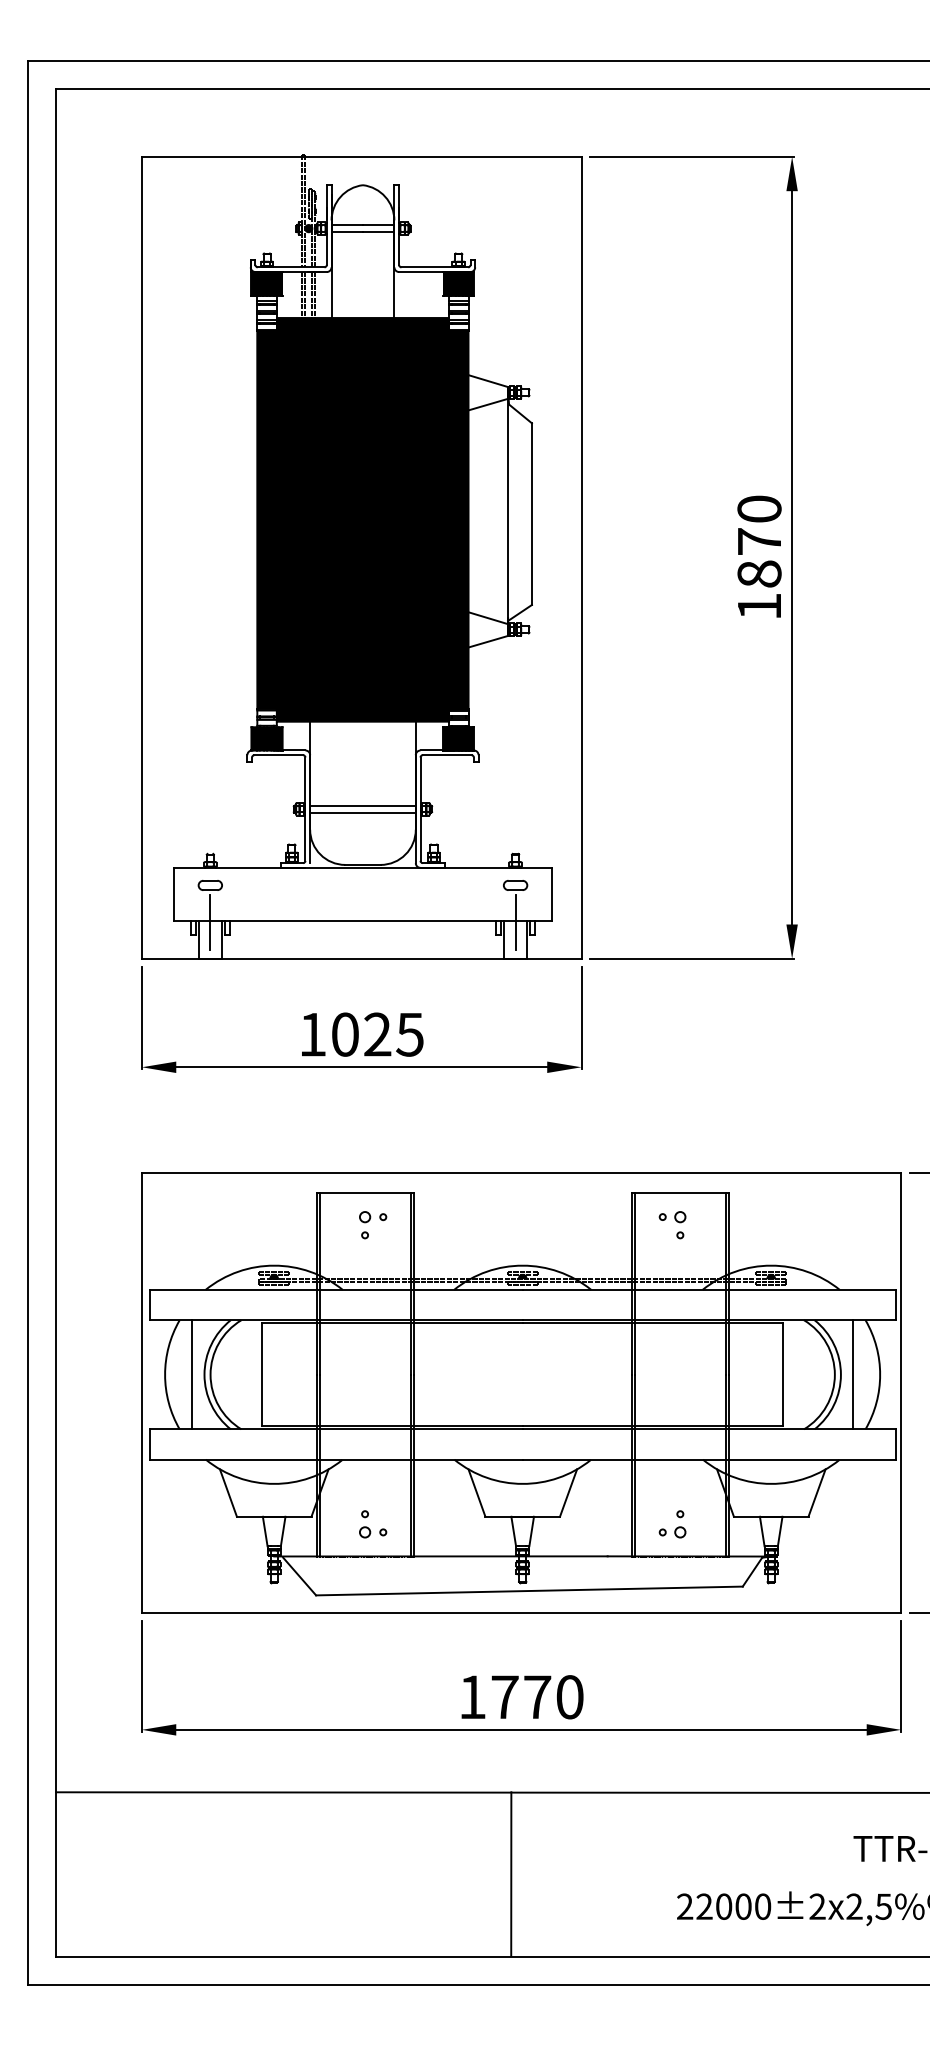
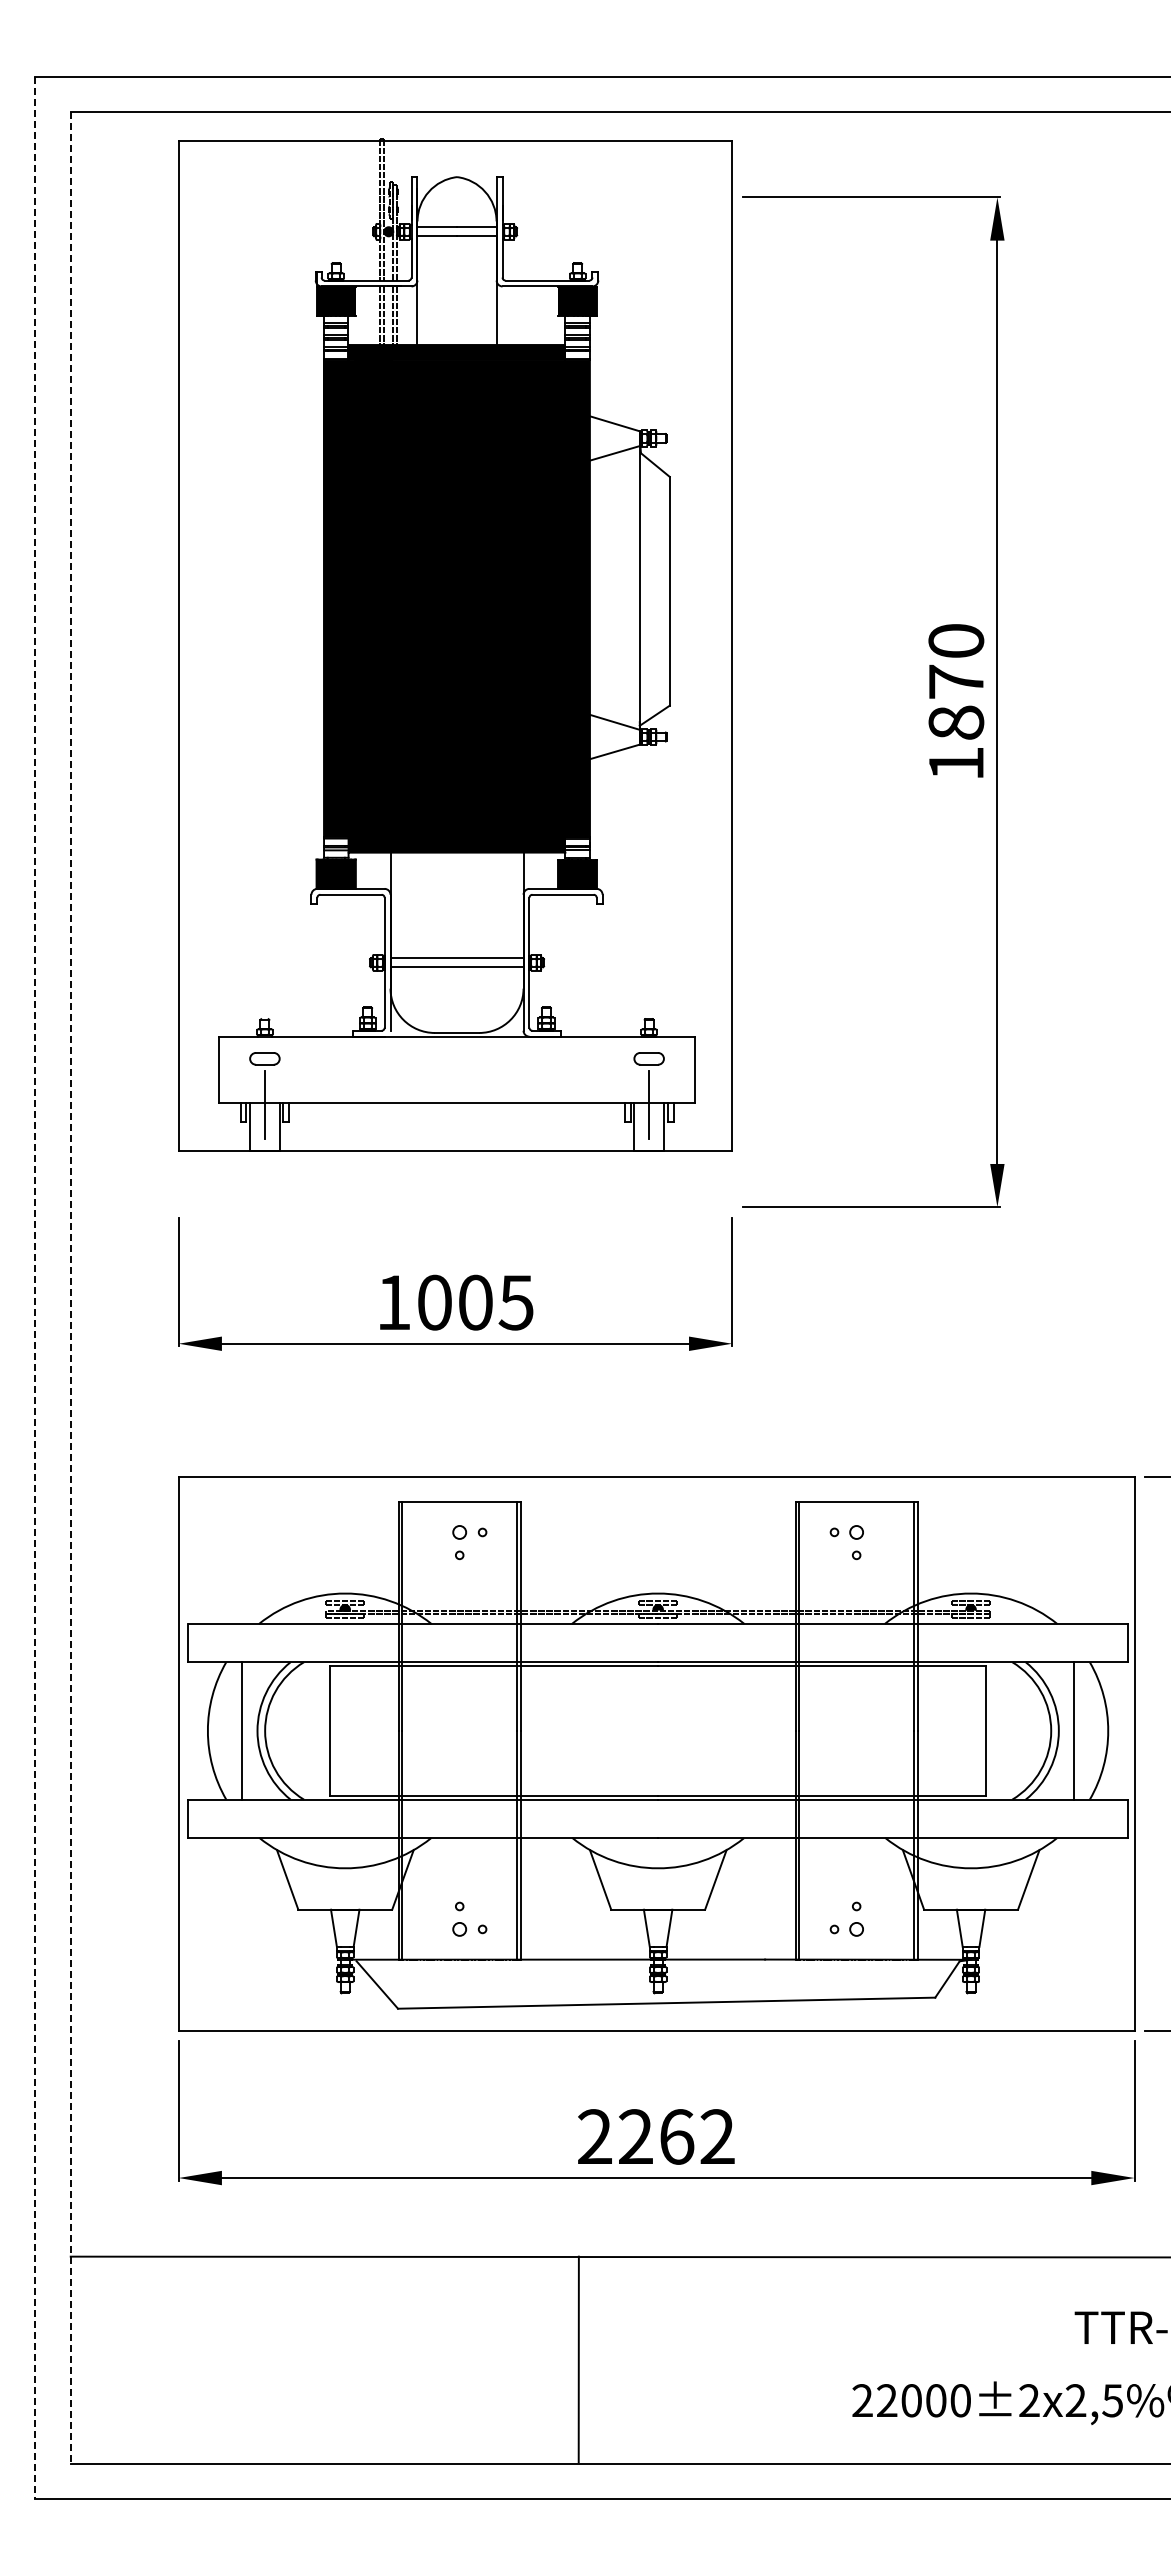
part: (361, 556) -> (455, 644), moved
line: (28, 1022) -> (35, 1287), solid -> dashed
line: (55, 1022) -> (70, 1287), solid -> dashed
text: (377, 1034) -> (475, 1302), 1025 -> 1005
text: (521, 1696) -> (656, 2136), 1770 -> 2262
line: (511, 1873) -> (578, 2359), moved

